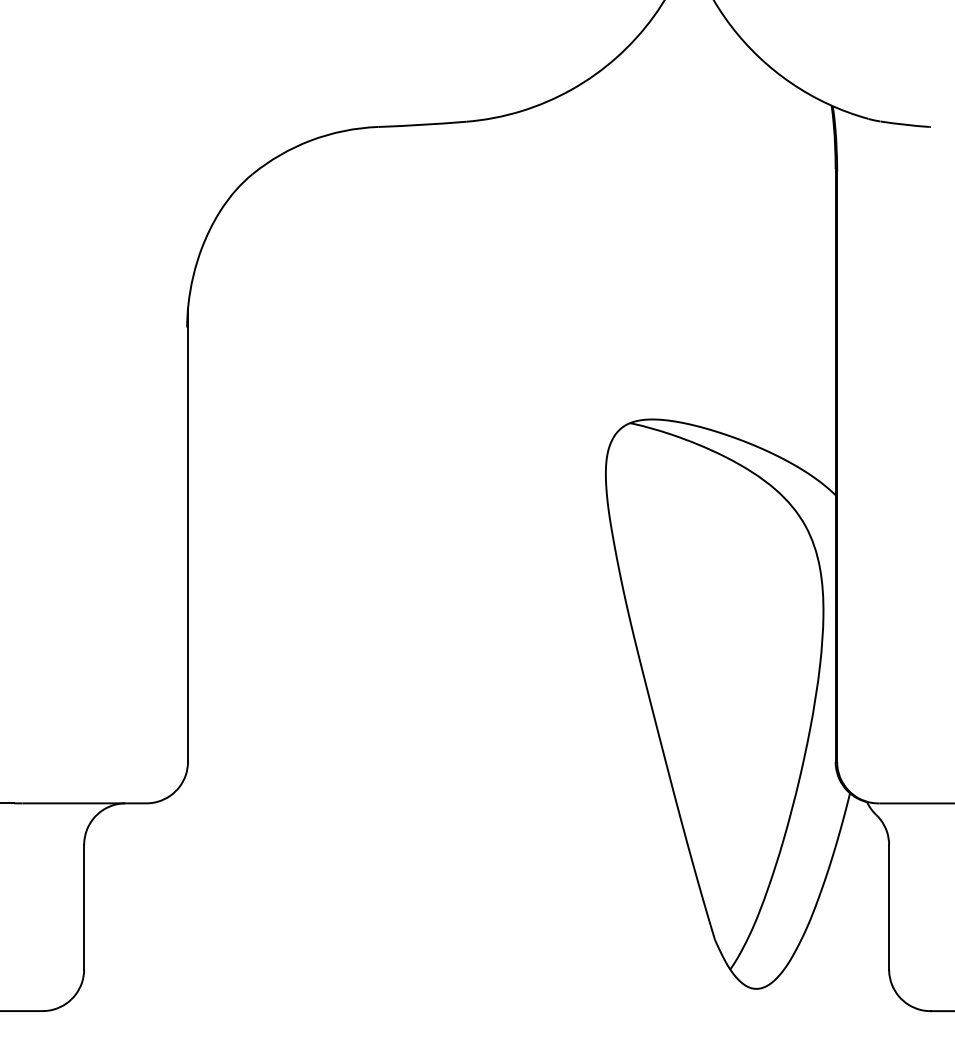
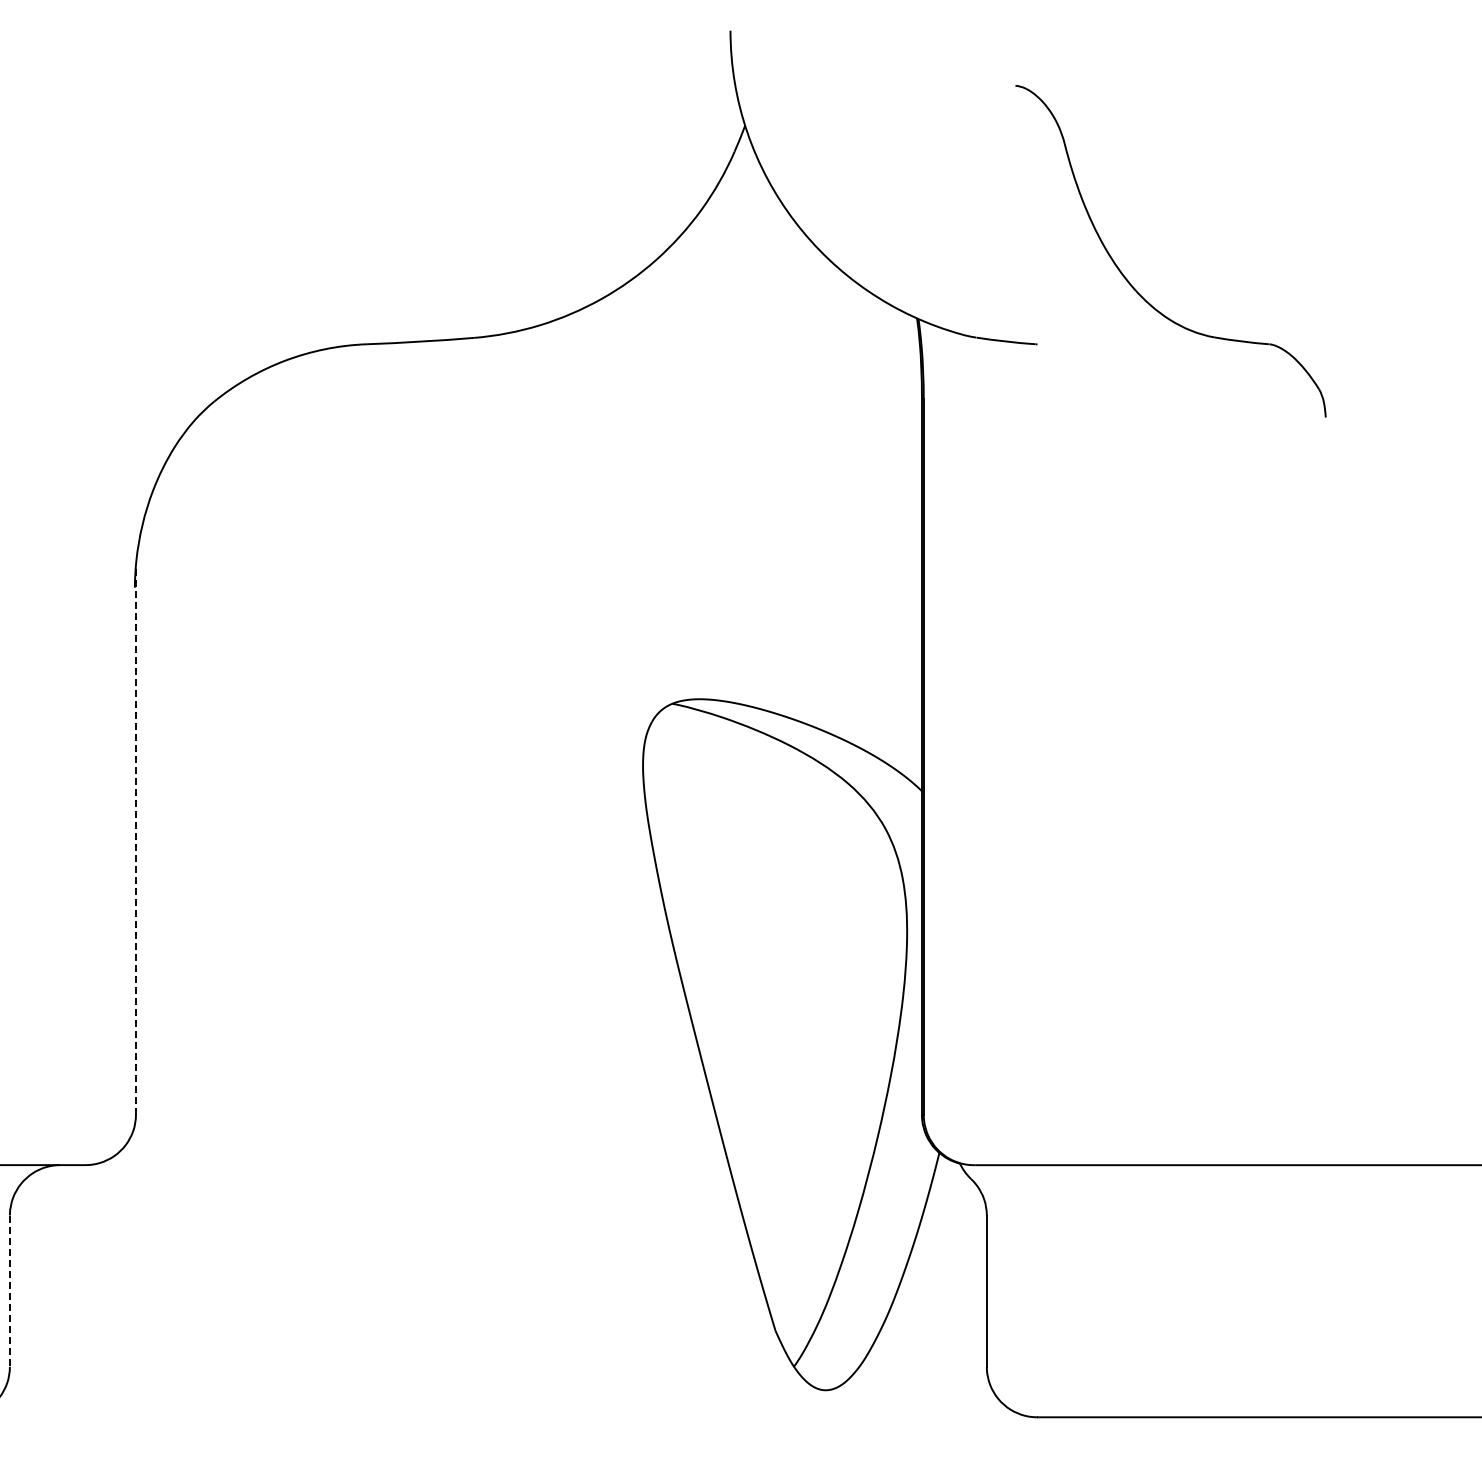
line: (187, 535) -> (135, 839), solid -> dashed
line: (83, 907) -> (9, 1291), solid -> dashed

